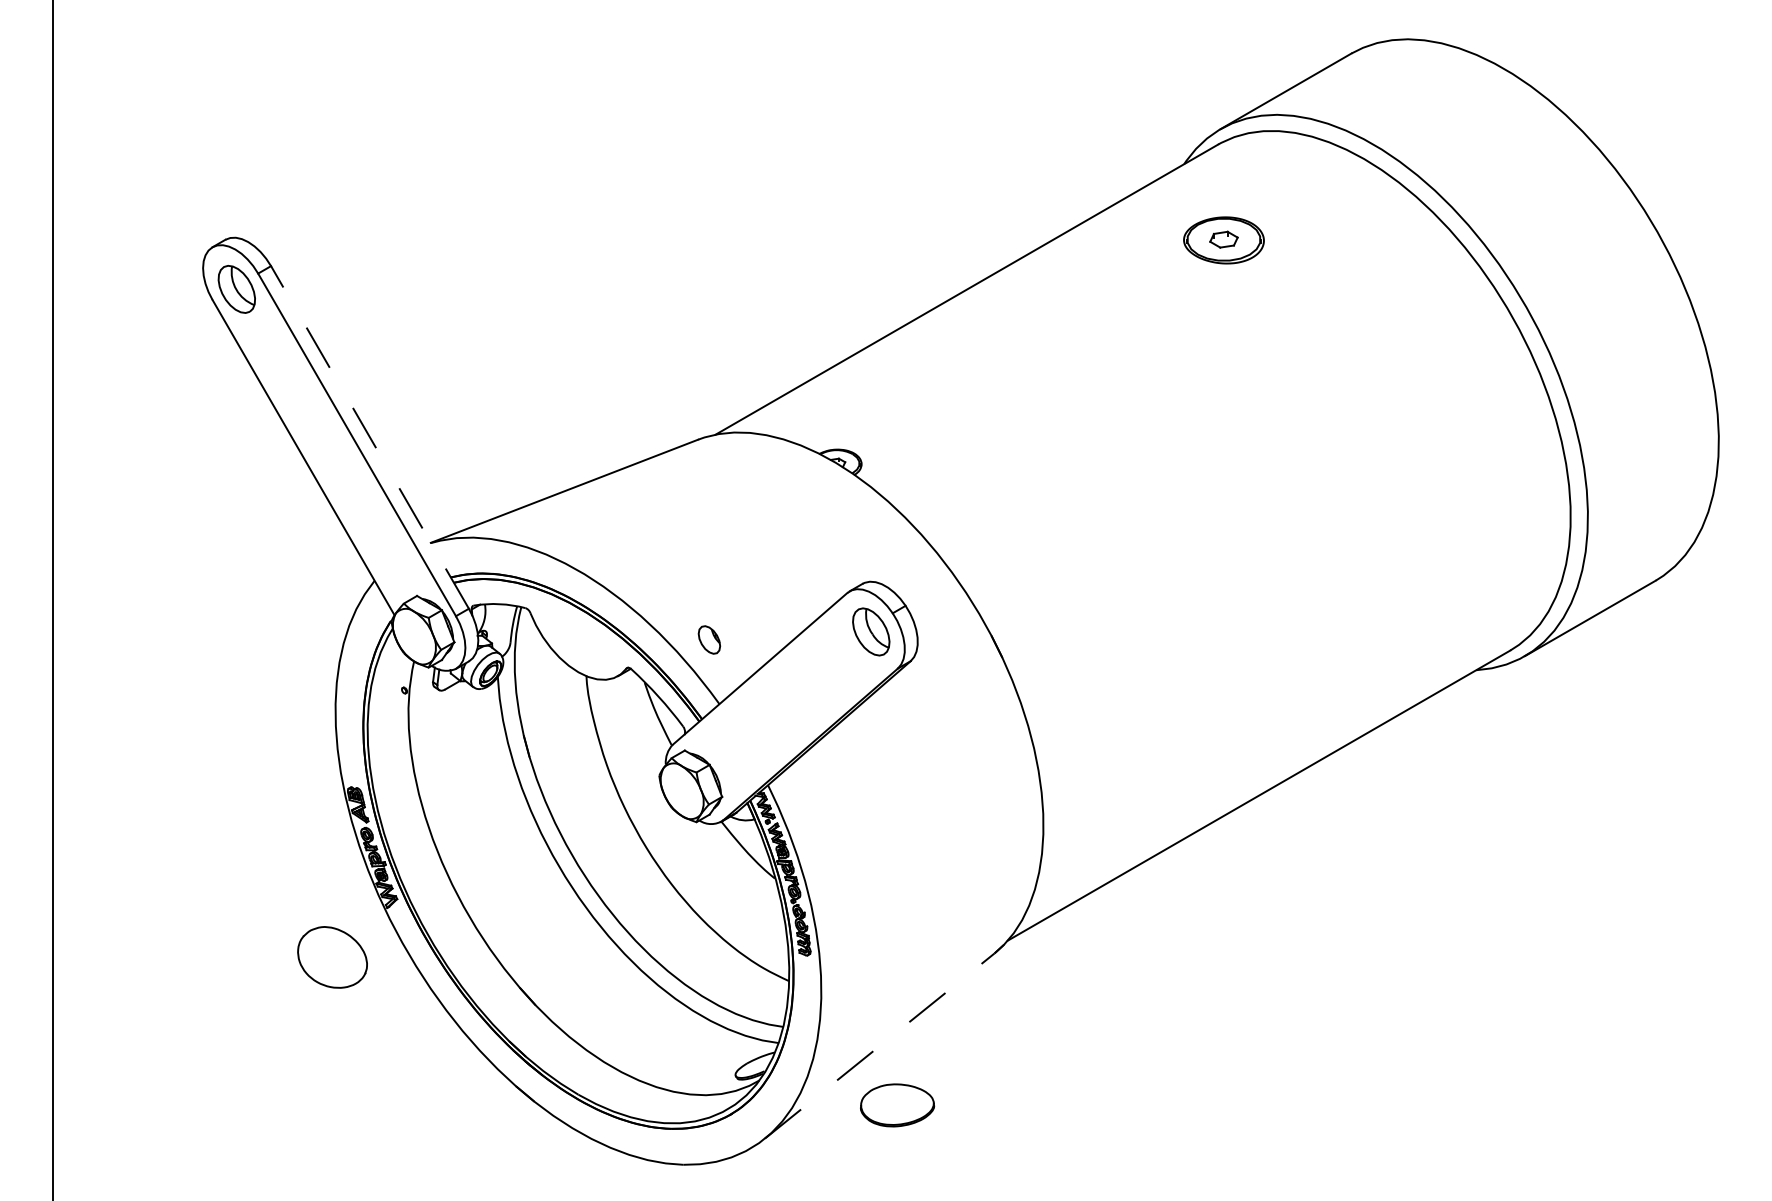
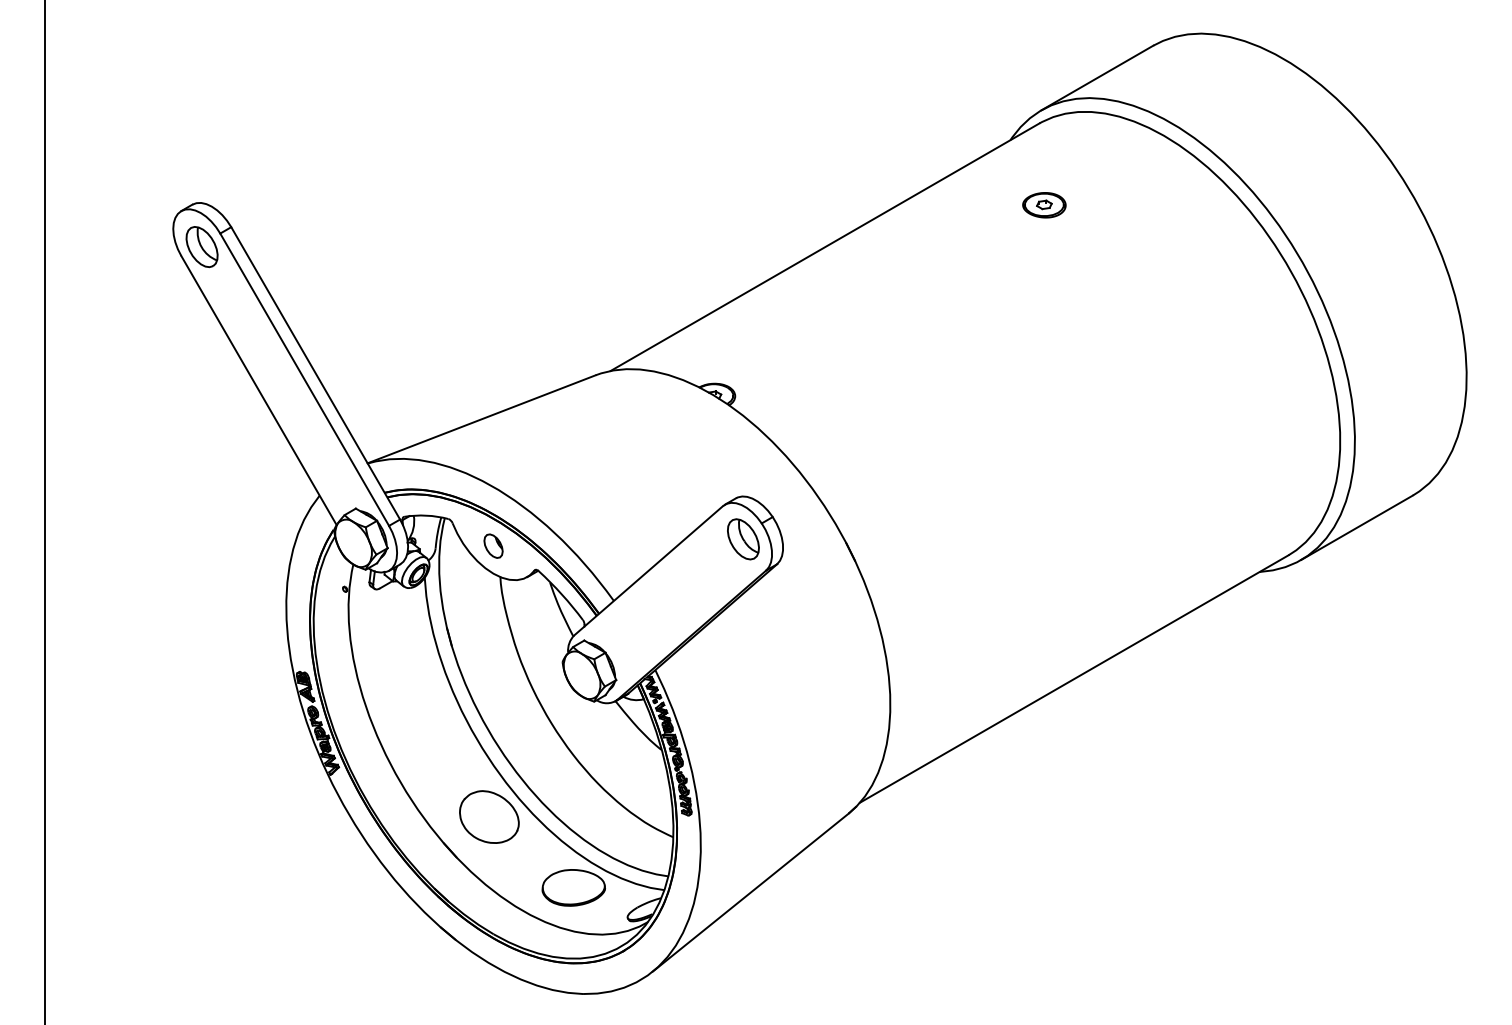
part: (1223, 240) -> (1043, 205), size x0.62
line: (370, 437) -> (316, 373), dashed -> solid
part: (709, 639) -> (493, 545), moved
part: (332, 957) -> (489, 817), moved
line: (879, 1046) -> (750, 893), dashed -> solid
part: (897, 1105) -> (573, 887), moved

